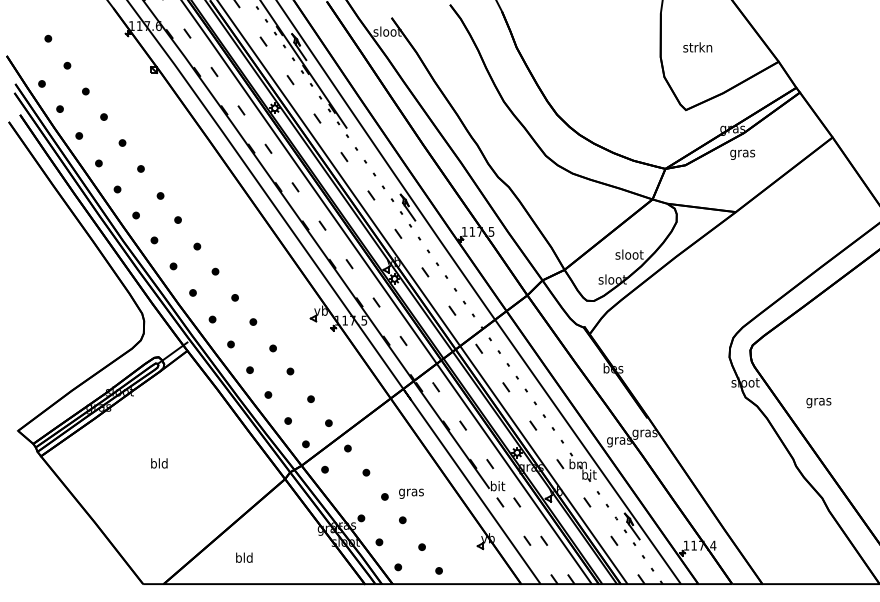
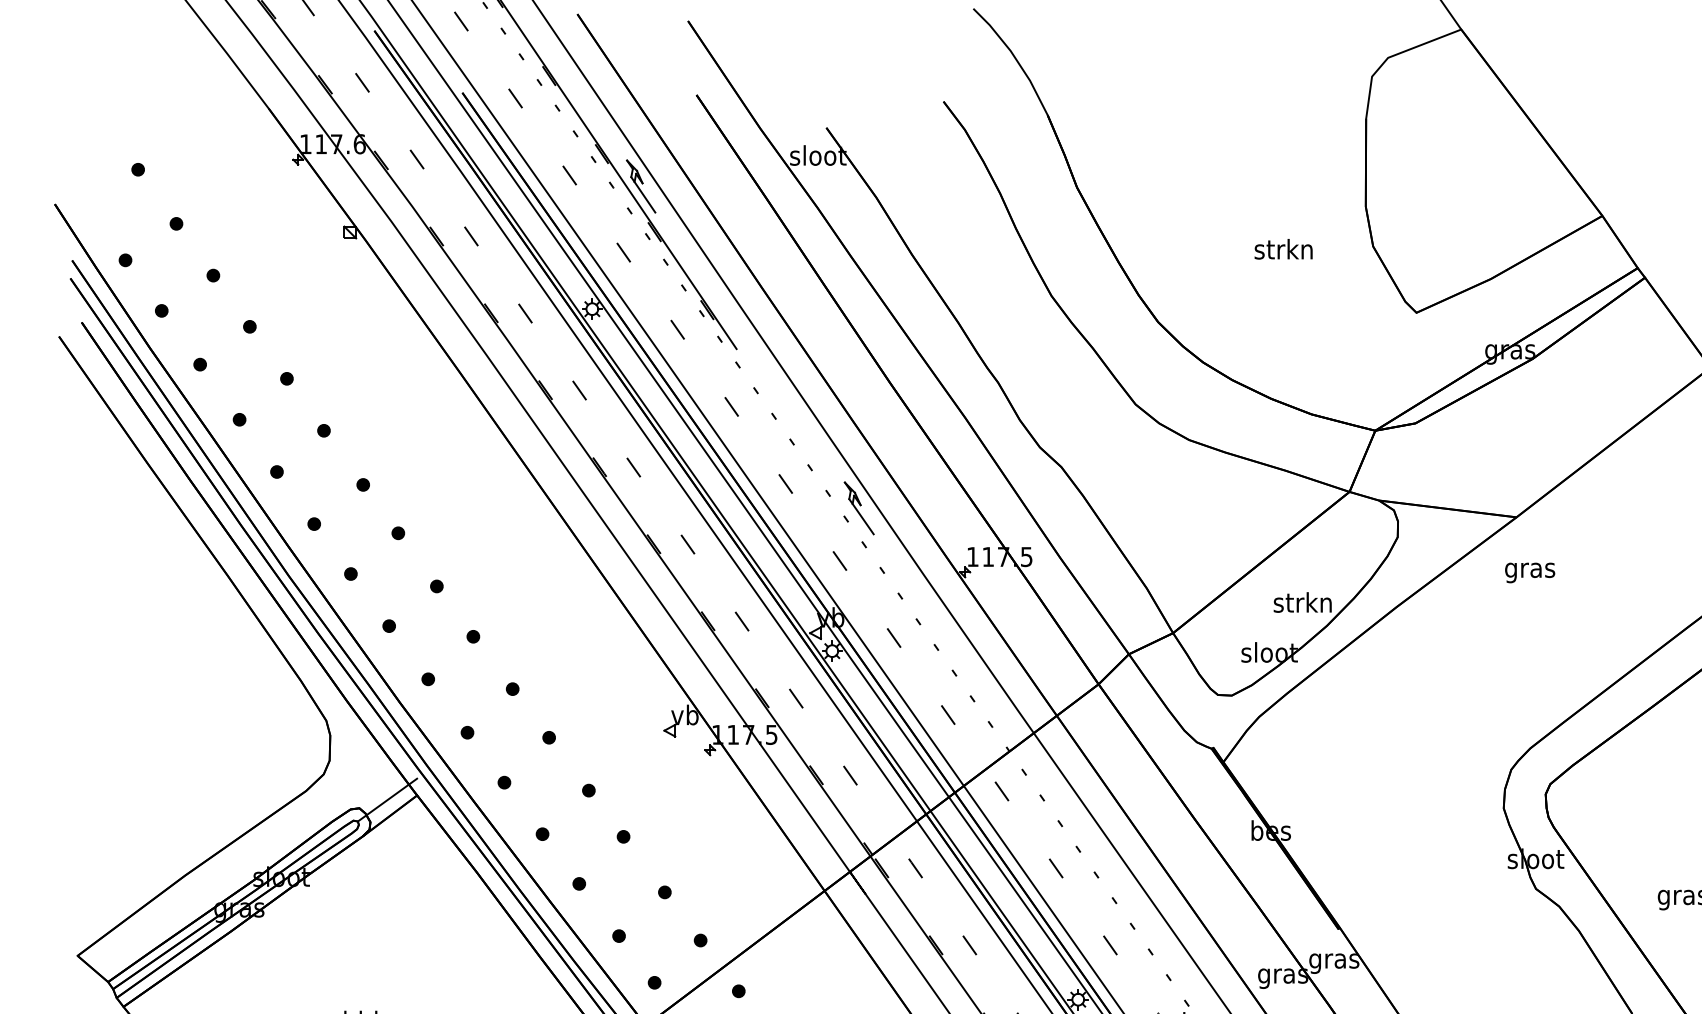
text: (697, 47) -> (1283, 249), moved
text: (742, 154) -> (1529, 572), moved
text: (628, 254) -> (1301, 602), sloot -> strkn

